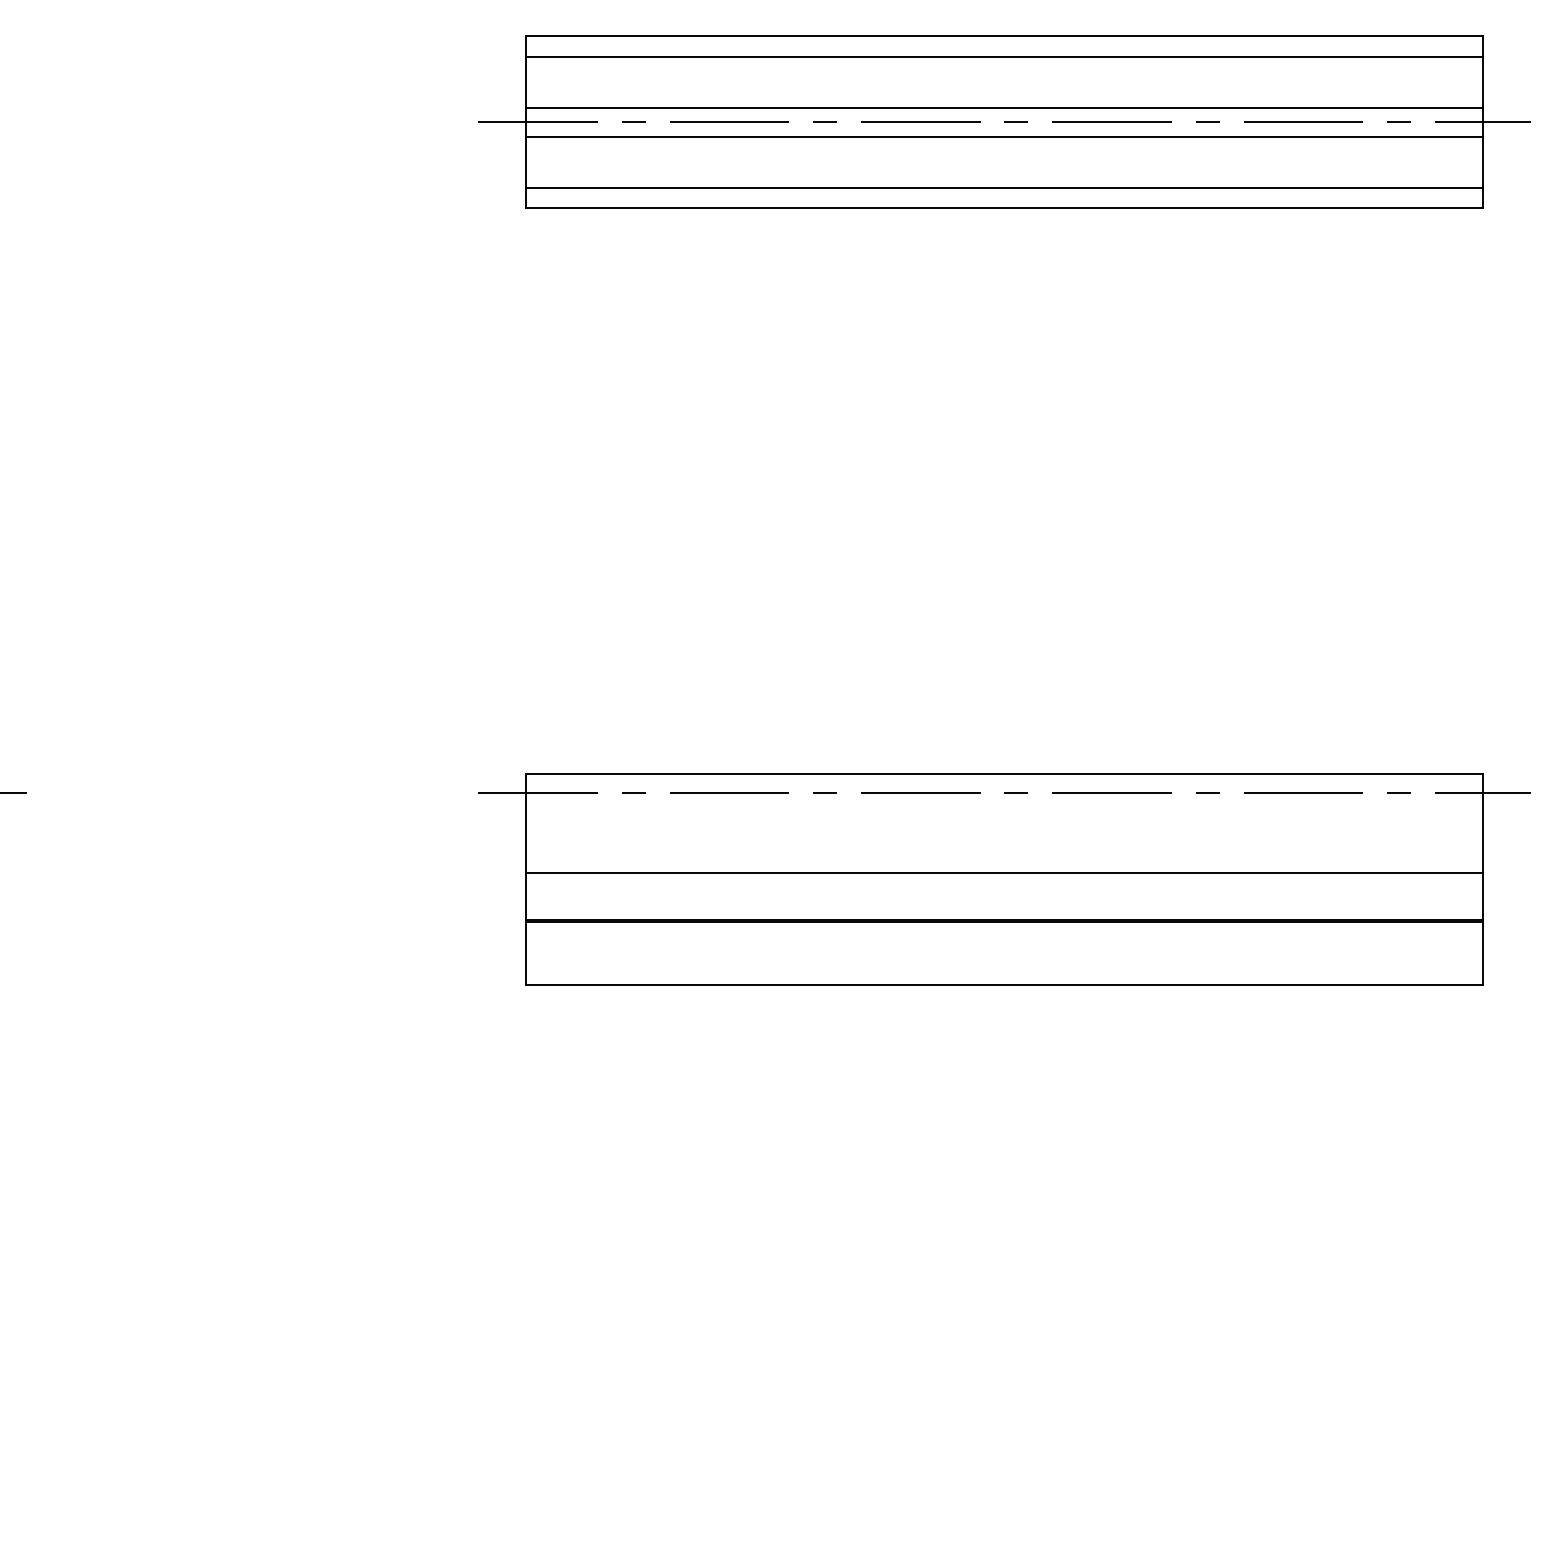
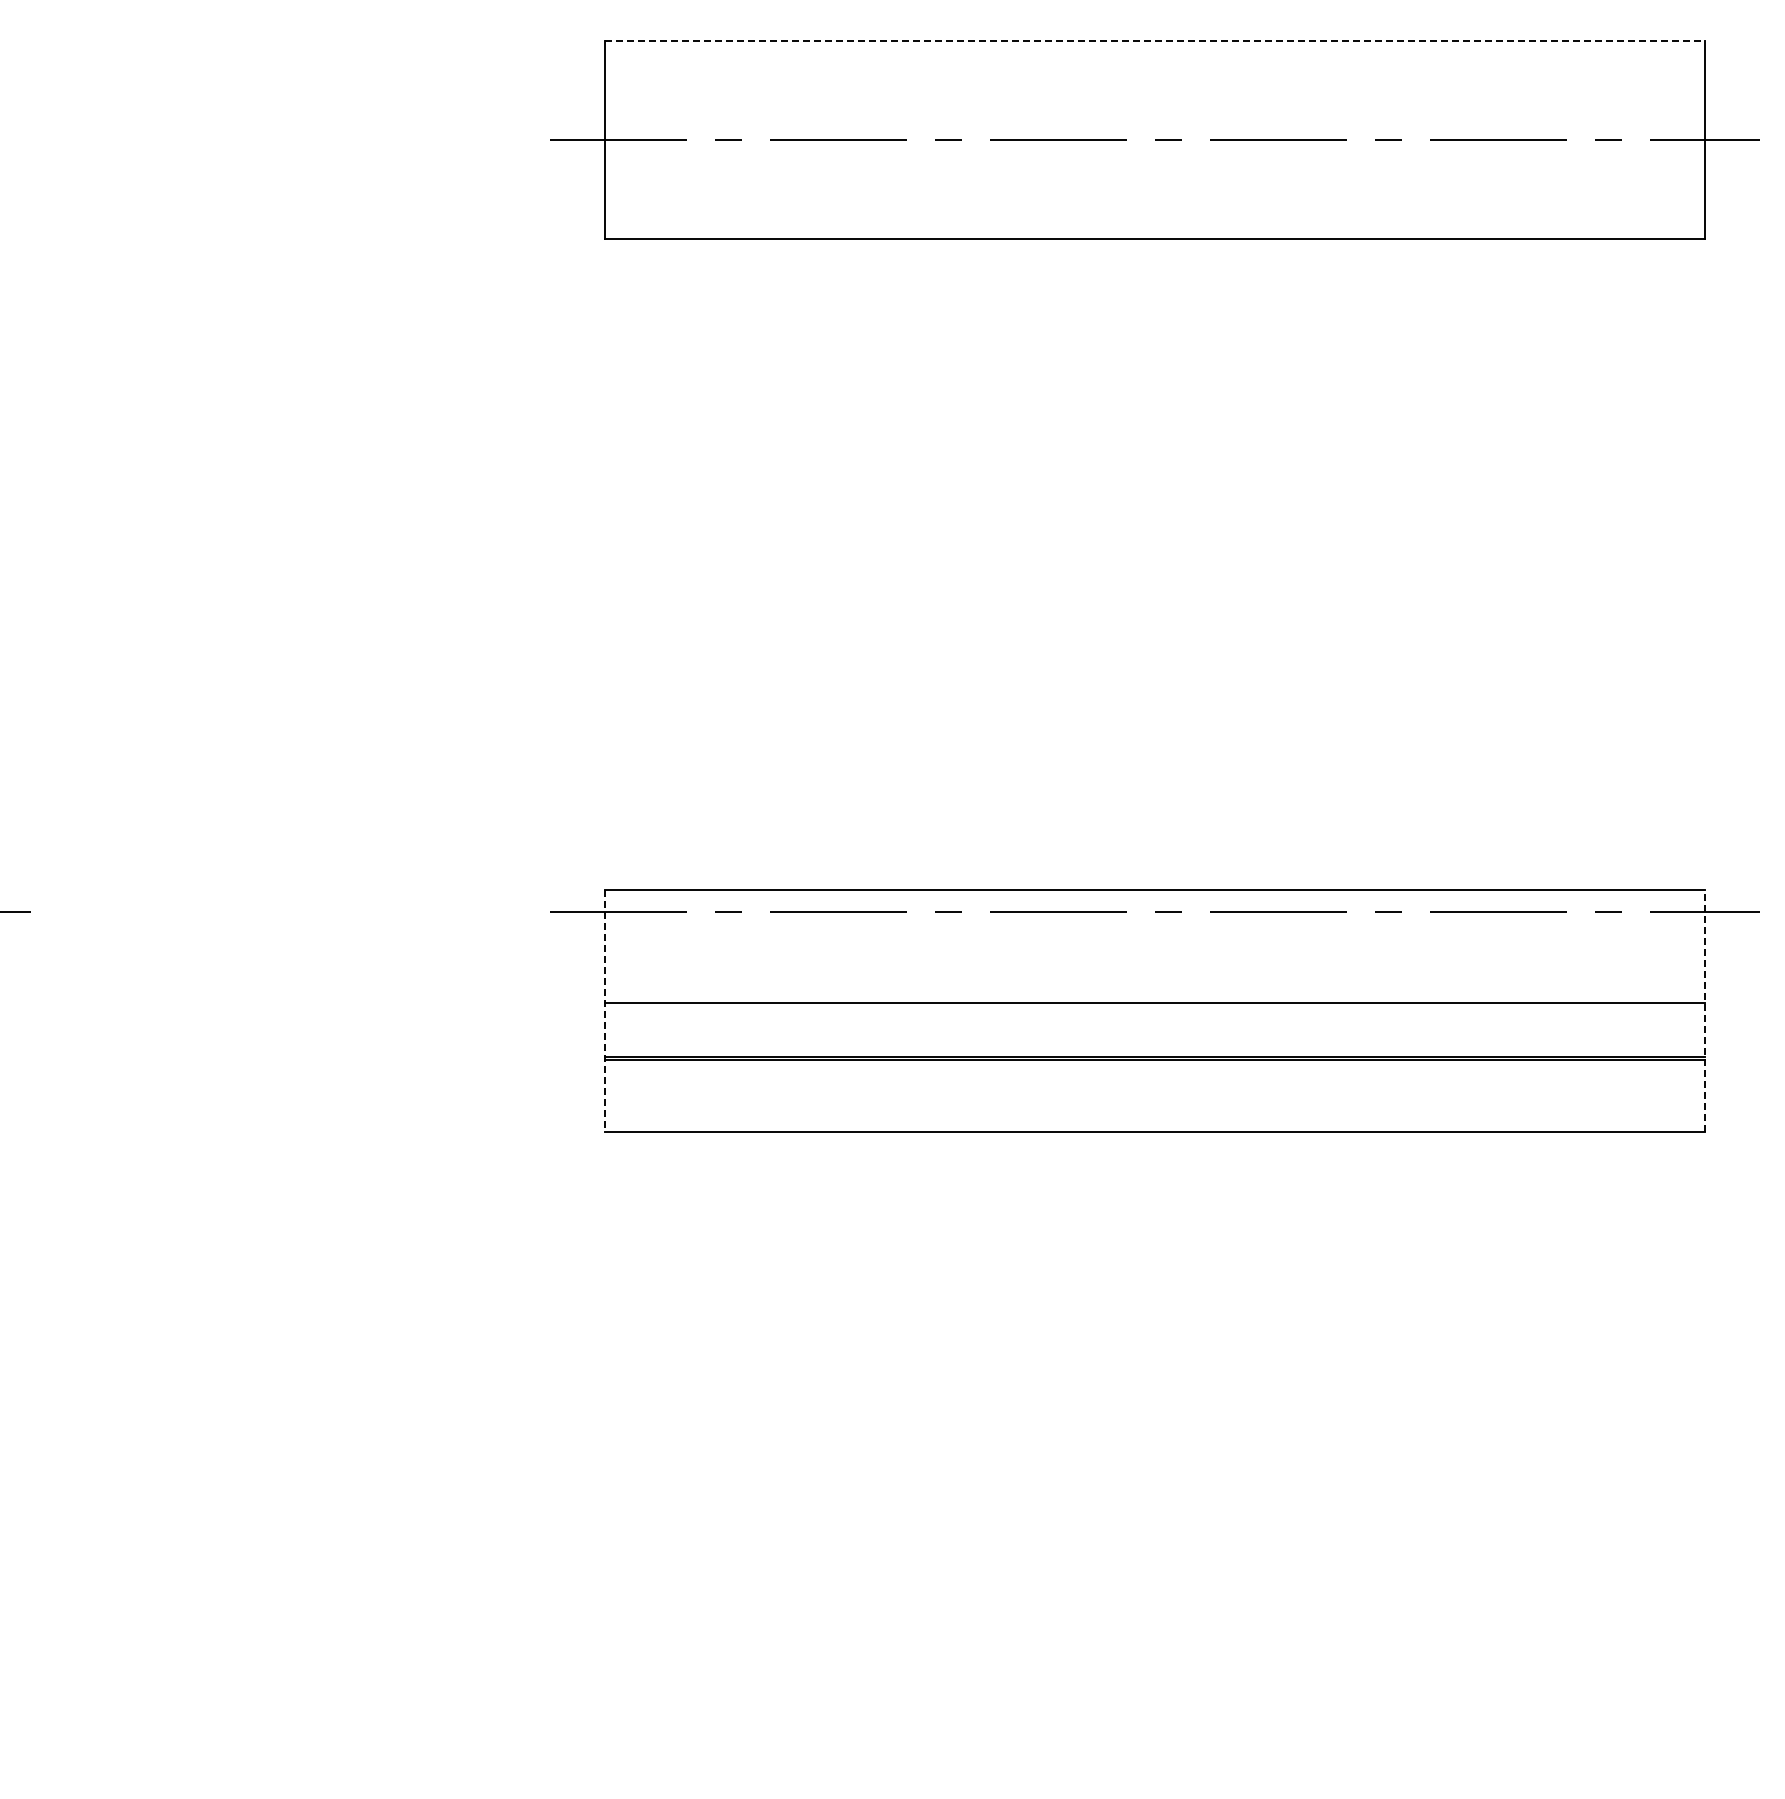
line: (1004, 36) -> (1154, 41), solid -> dashed
line: (1004, 57) -> (1154, 65), removed
line: (1004, 107) -> (1154, 123), removed
line: (1004, 136) -> (1154, 156), removed
line: (1004, 187) -> (1154, 215), removed
line: (525, 879) -> (604, 1010), solid -> dashed
line: (1482, 879) -> (1704, 1010), solid -> dashed

